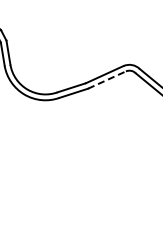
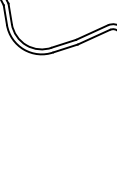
line: (107, 80) -> (94, 37), dashed -> solid

